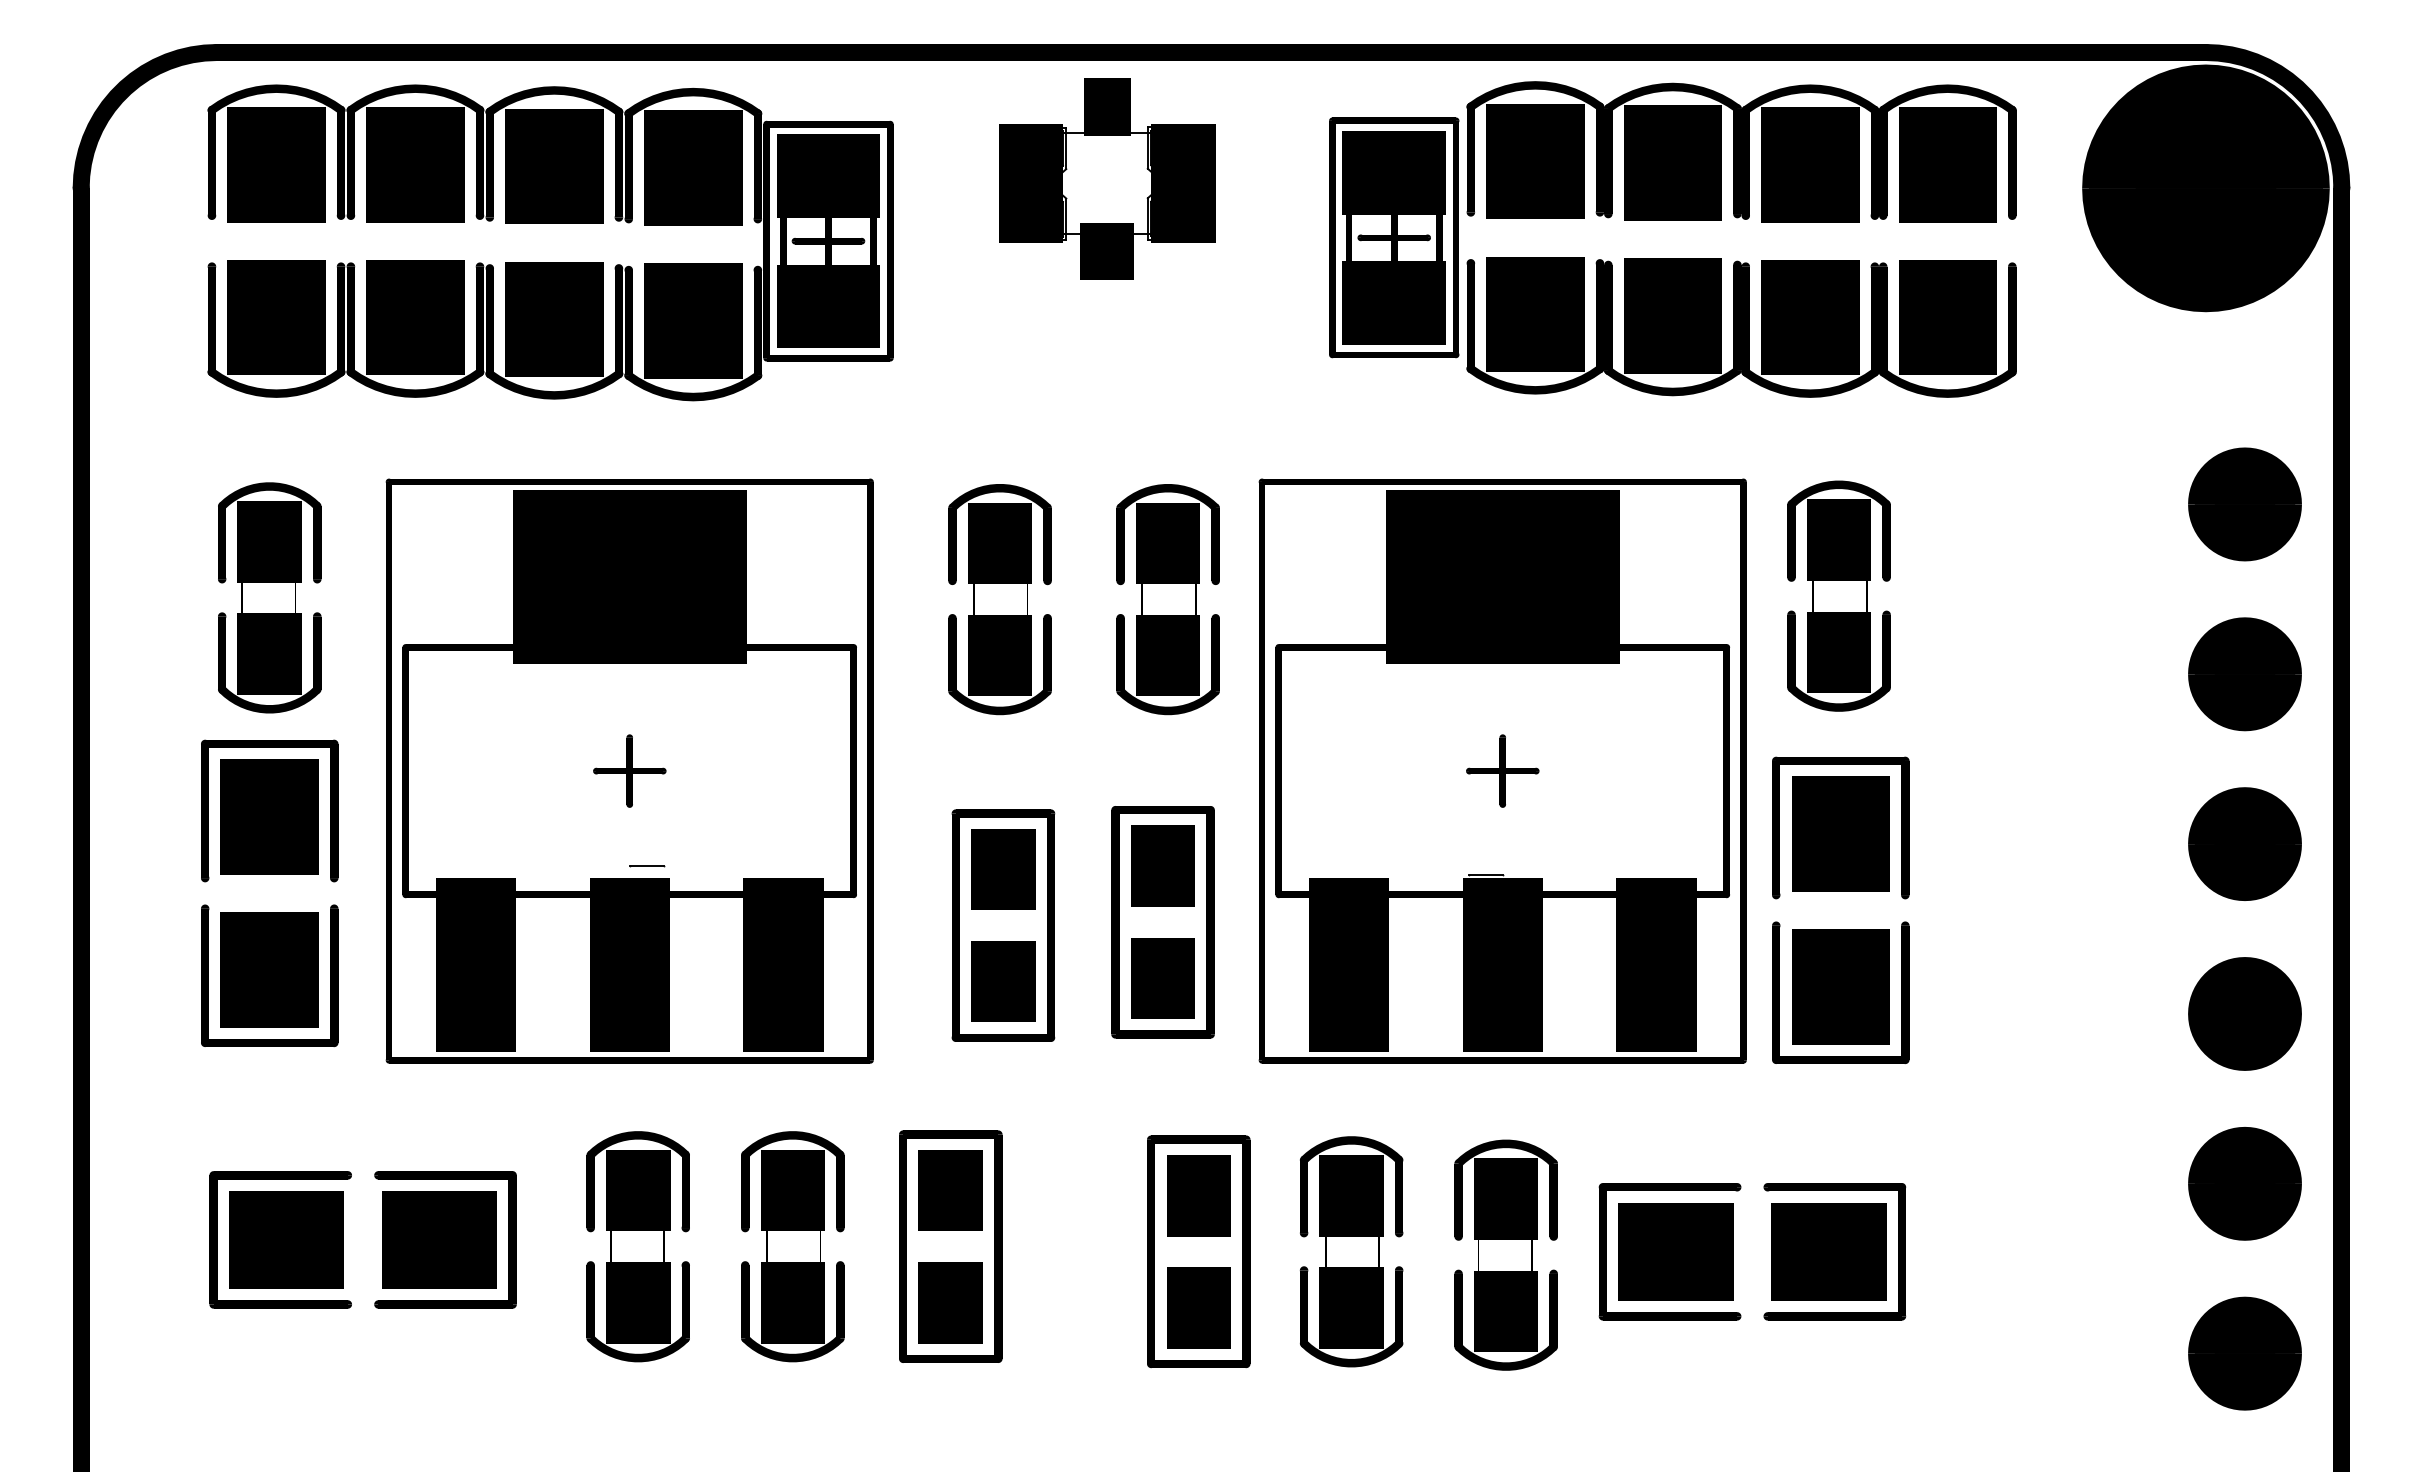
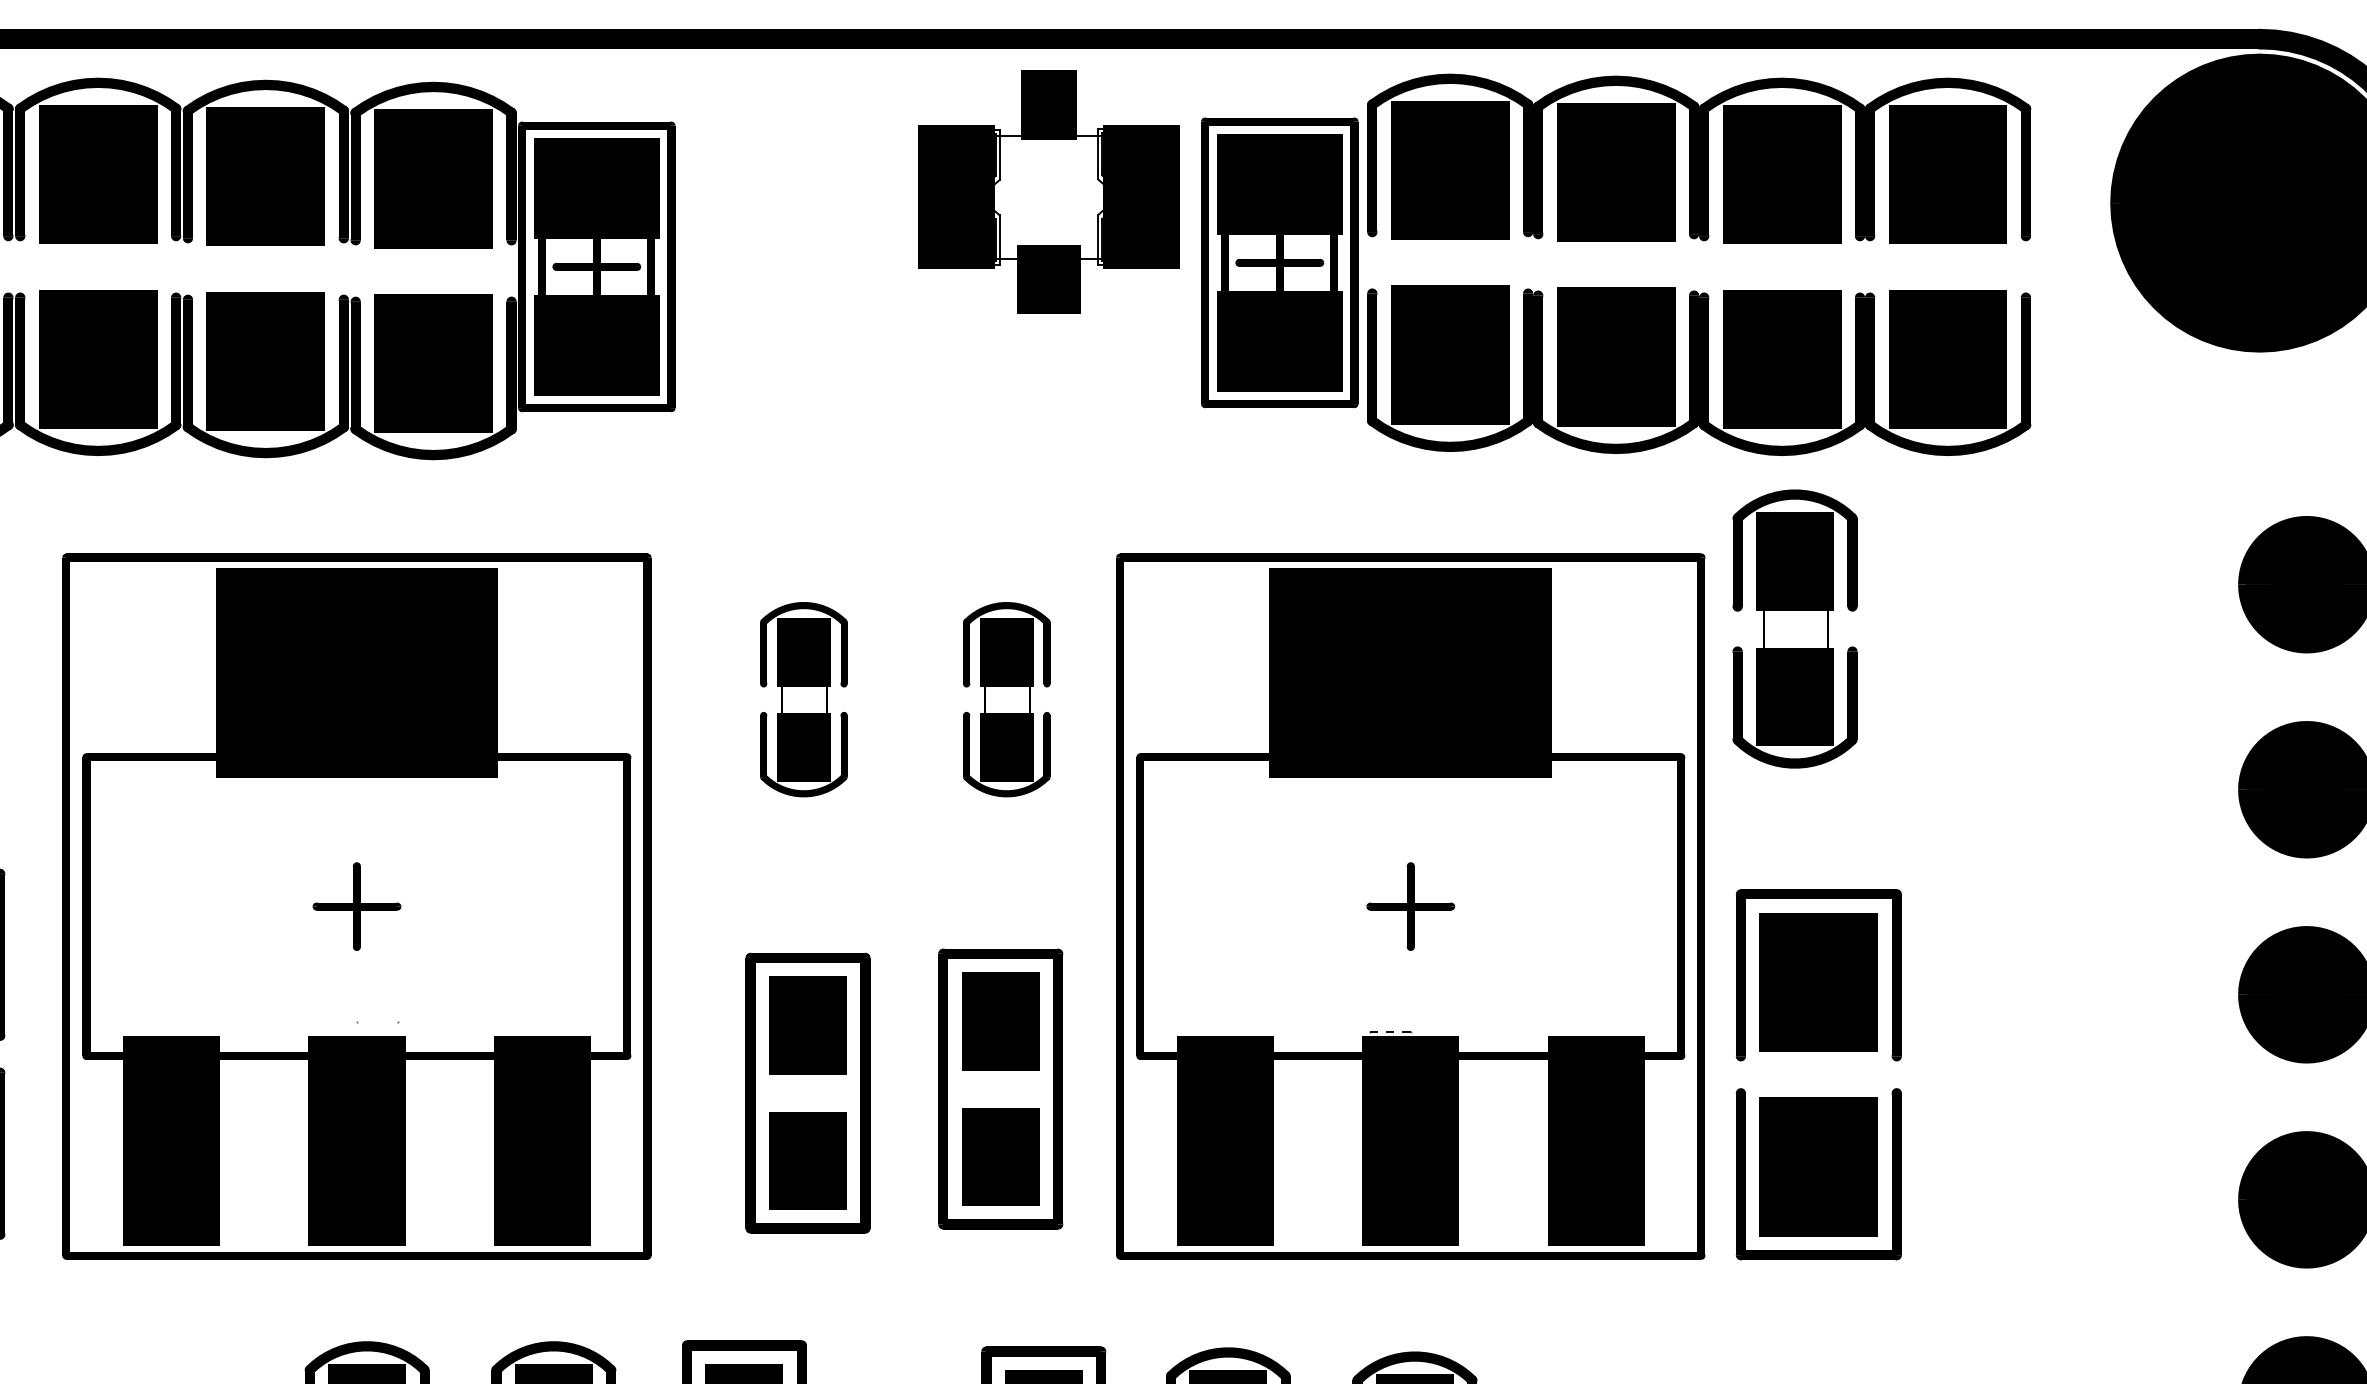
part: (1107, 178) -> (1049, 191), moved
part: (1838, 595) -> (1794, 628), moved
part: (999, 599) -> (803, 699), size x0.7
part: (1167, 599) -> (1006, 699), size x0.7
line: (646, 866) -> (377, 1021), removed
line: (1485, 874) -> (1389, 1031), solid -> dashed

